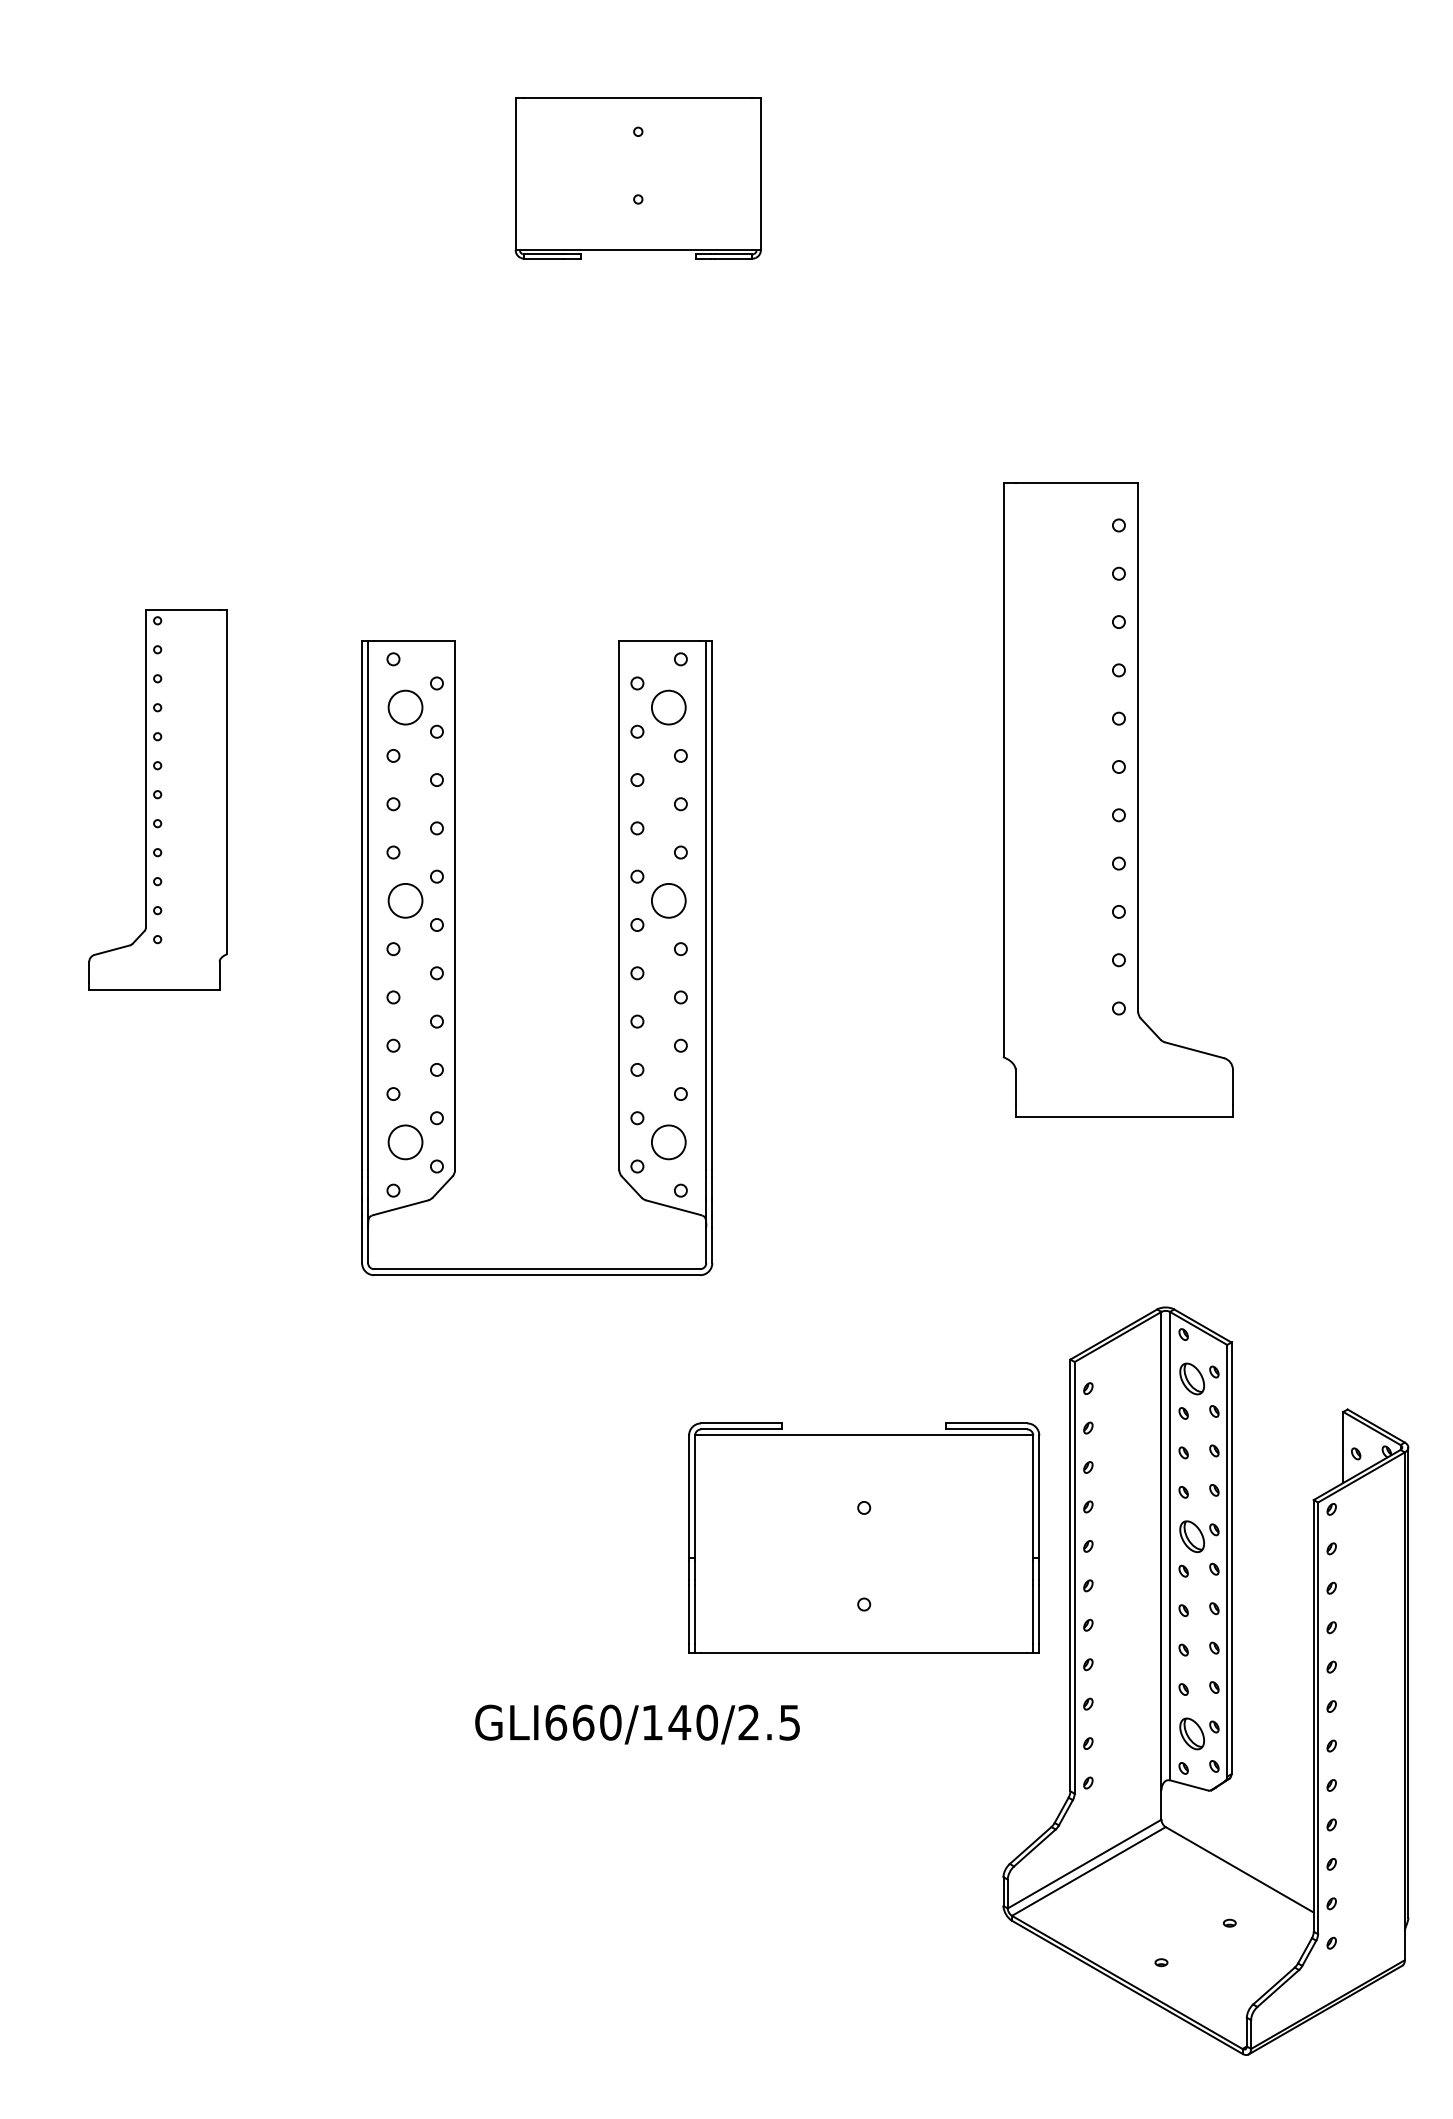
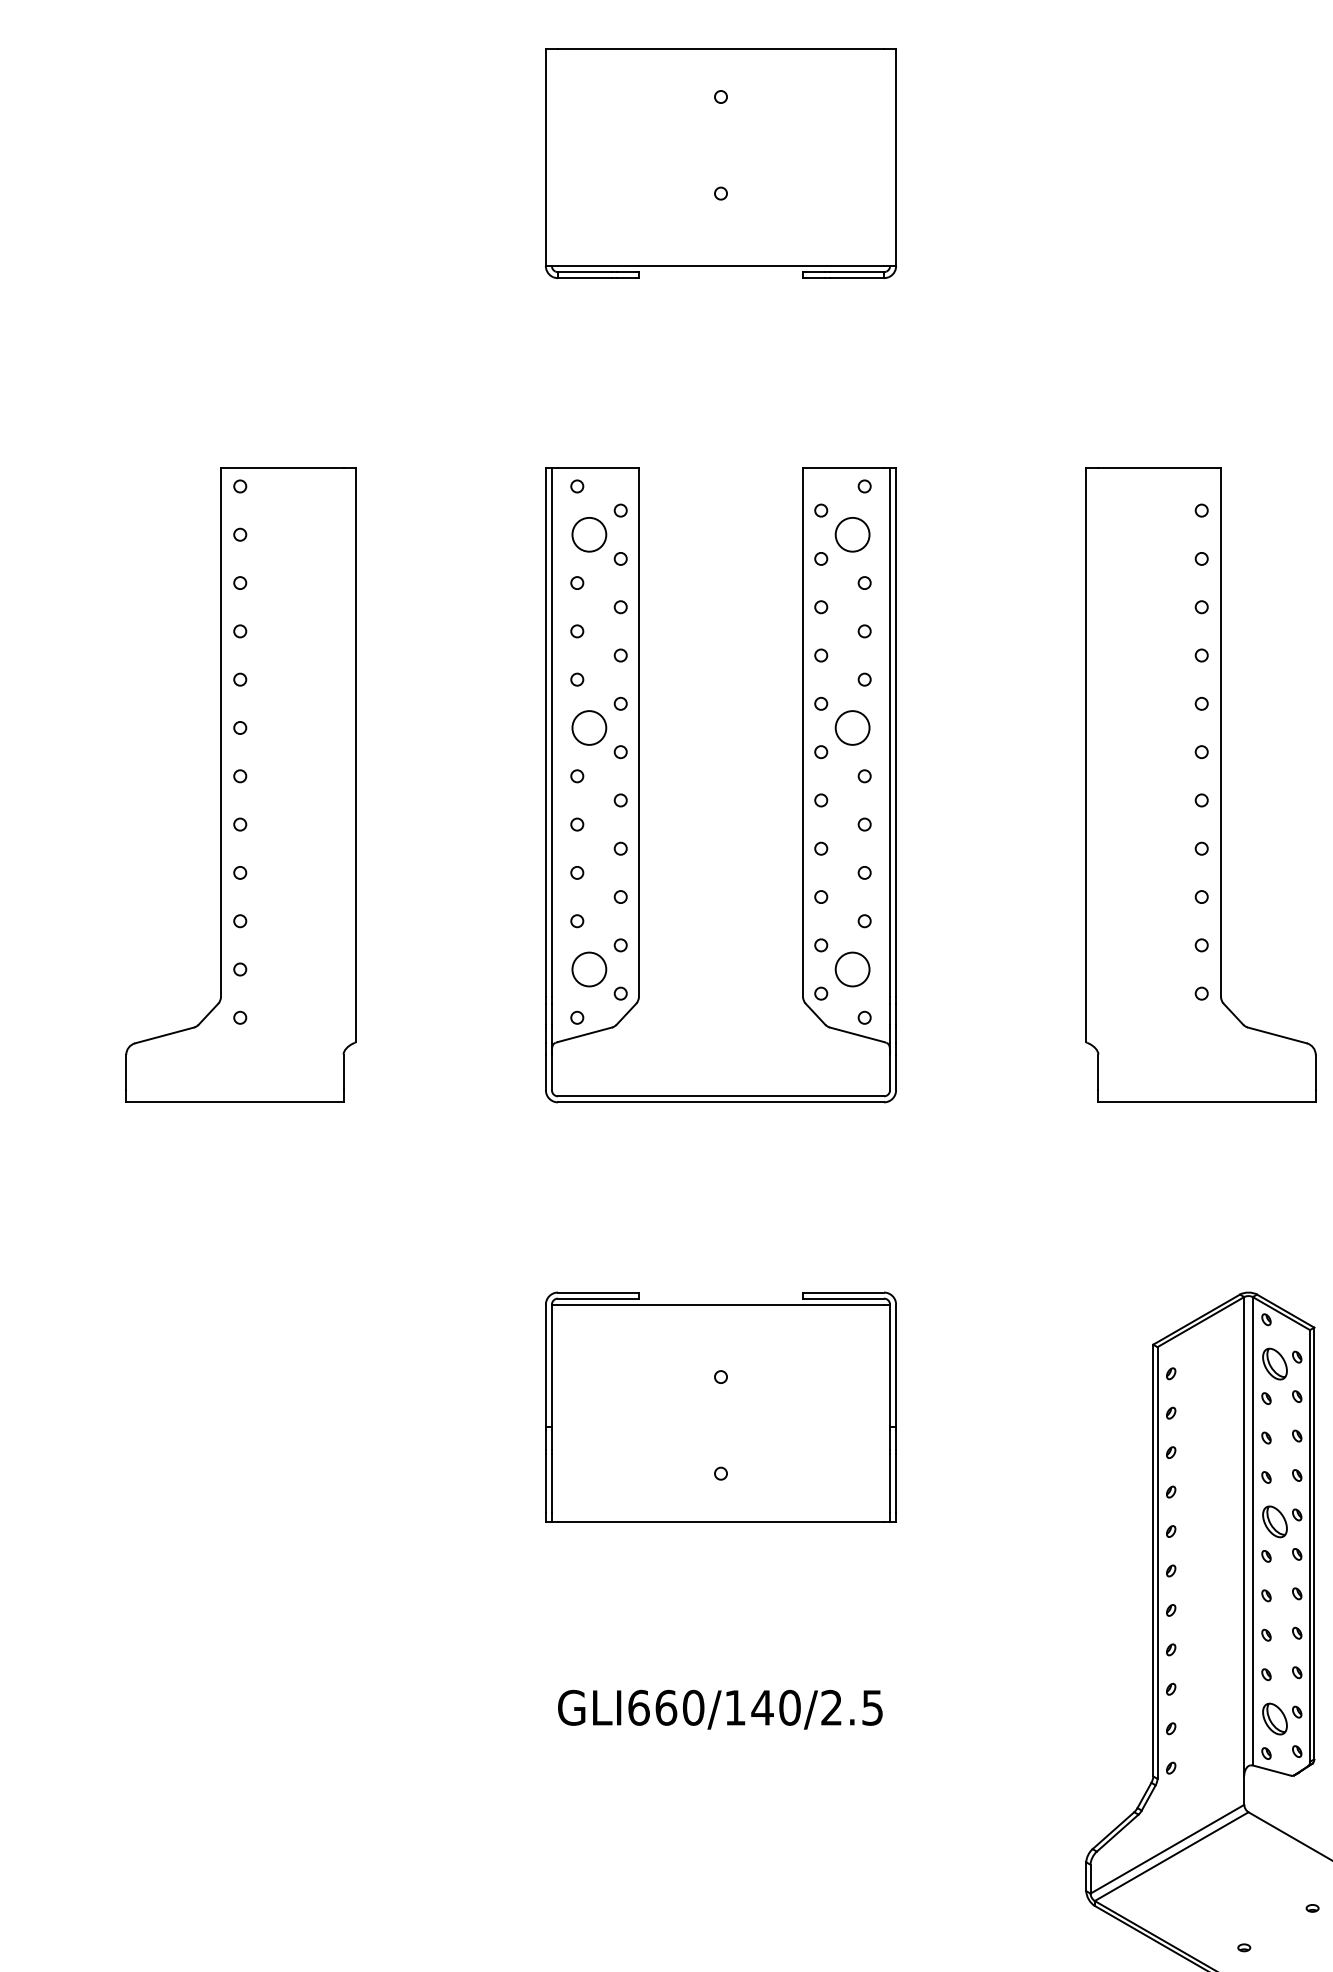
part: (638, 178) -> (721, 163), size x1.43
part: (157, 799) -> (240, 784), size x1.67
part: (618, 958) -> (802, 785), moved
part: (864, 1537) -> (721, 1406), moved

